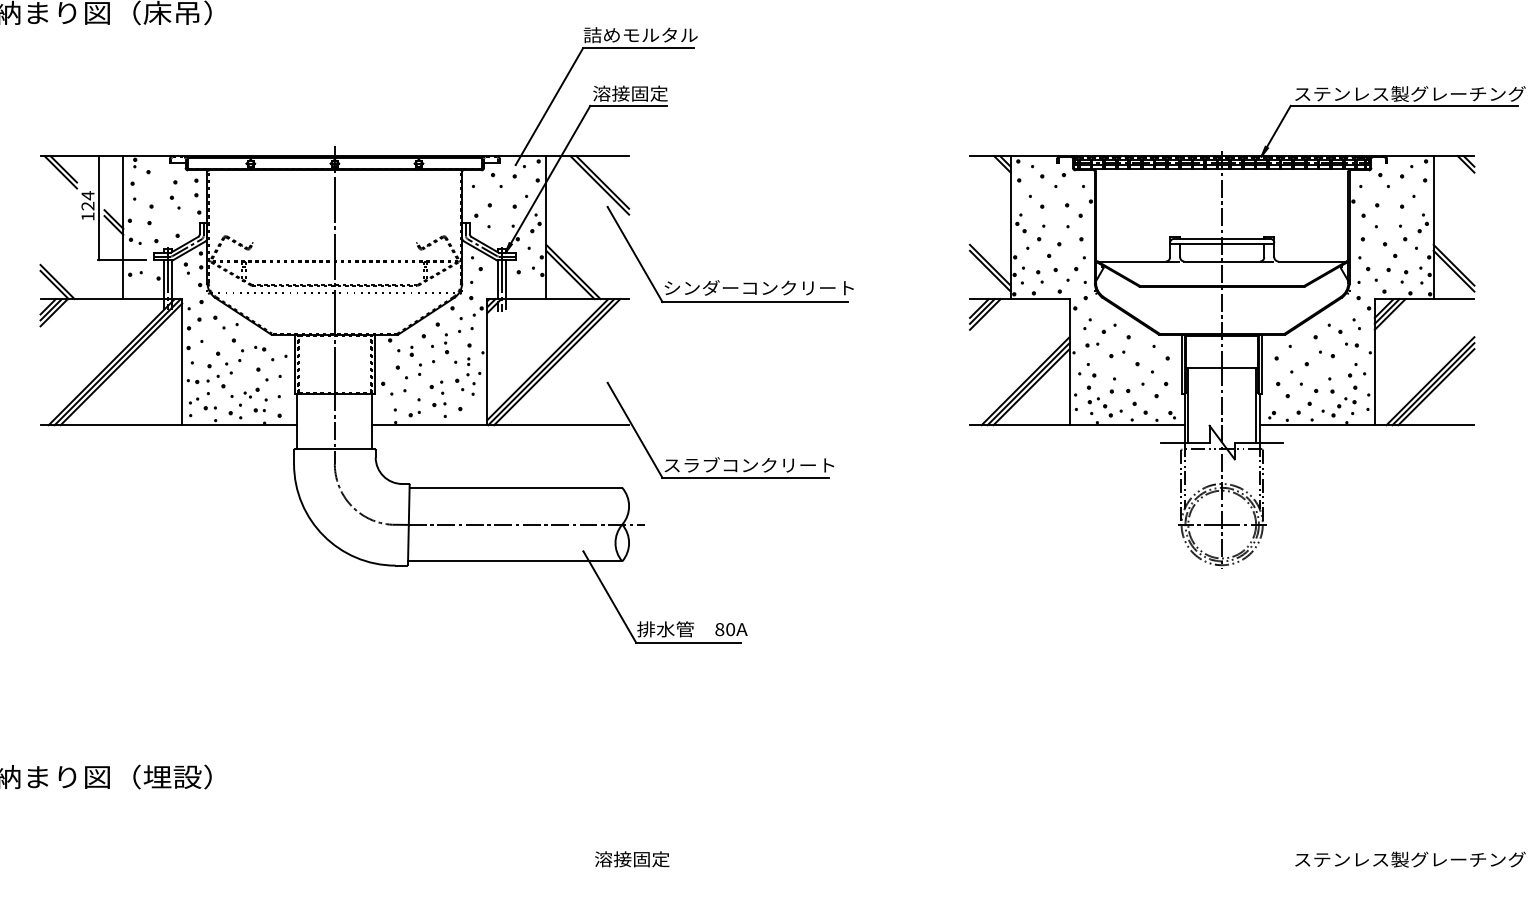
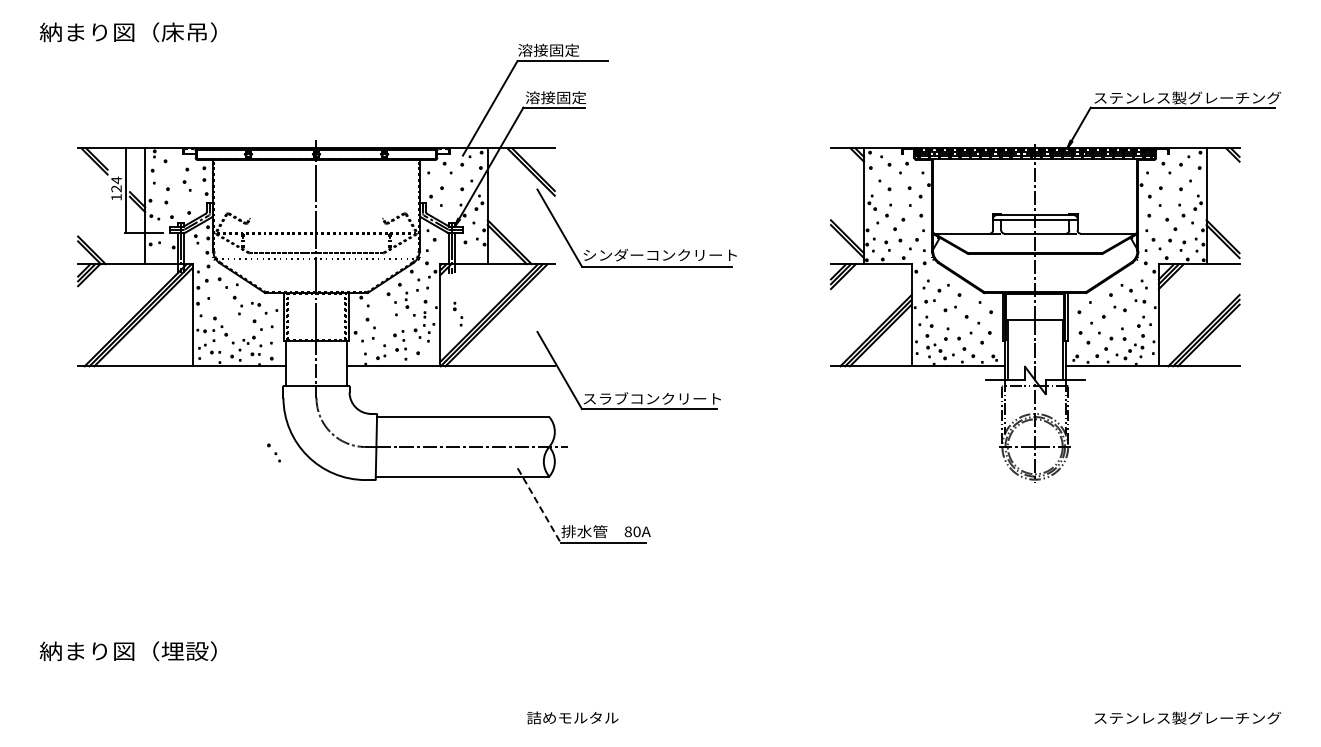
text: (641, 34) -> (564, 49), 詰めモルタル -> 溶接固定
part: (416, 360) -> (458, 313), moved
part: (223, 362) -> (273, 452), moved
line: (610, 597) -> (539, 505), solid -> dashed
text: (650, 858) -> (572, 717), 溶接固定 -> 詰めモルタル

